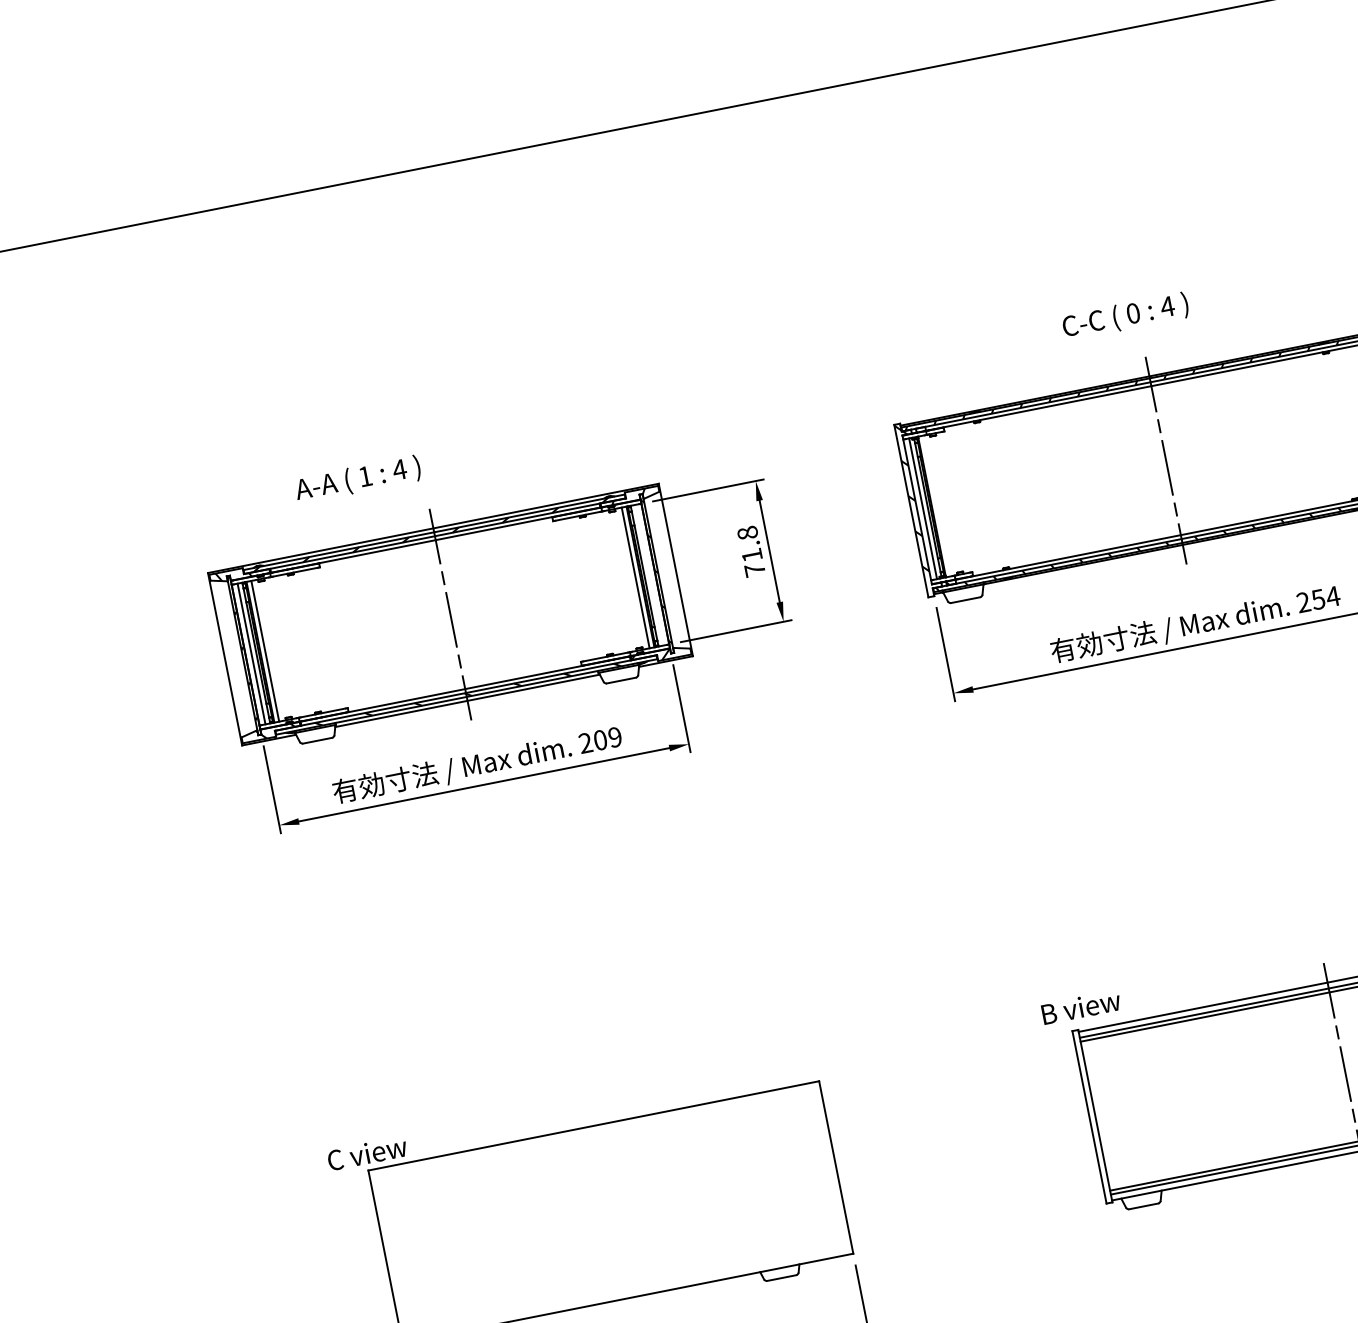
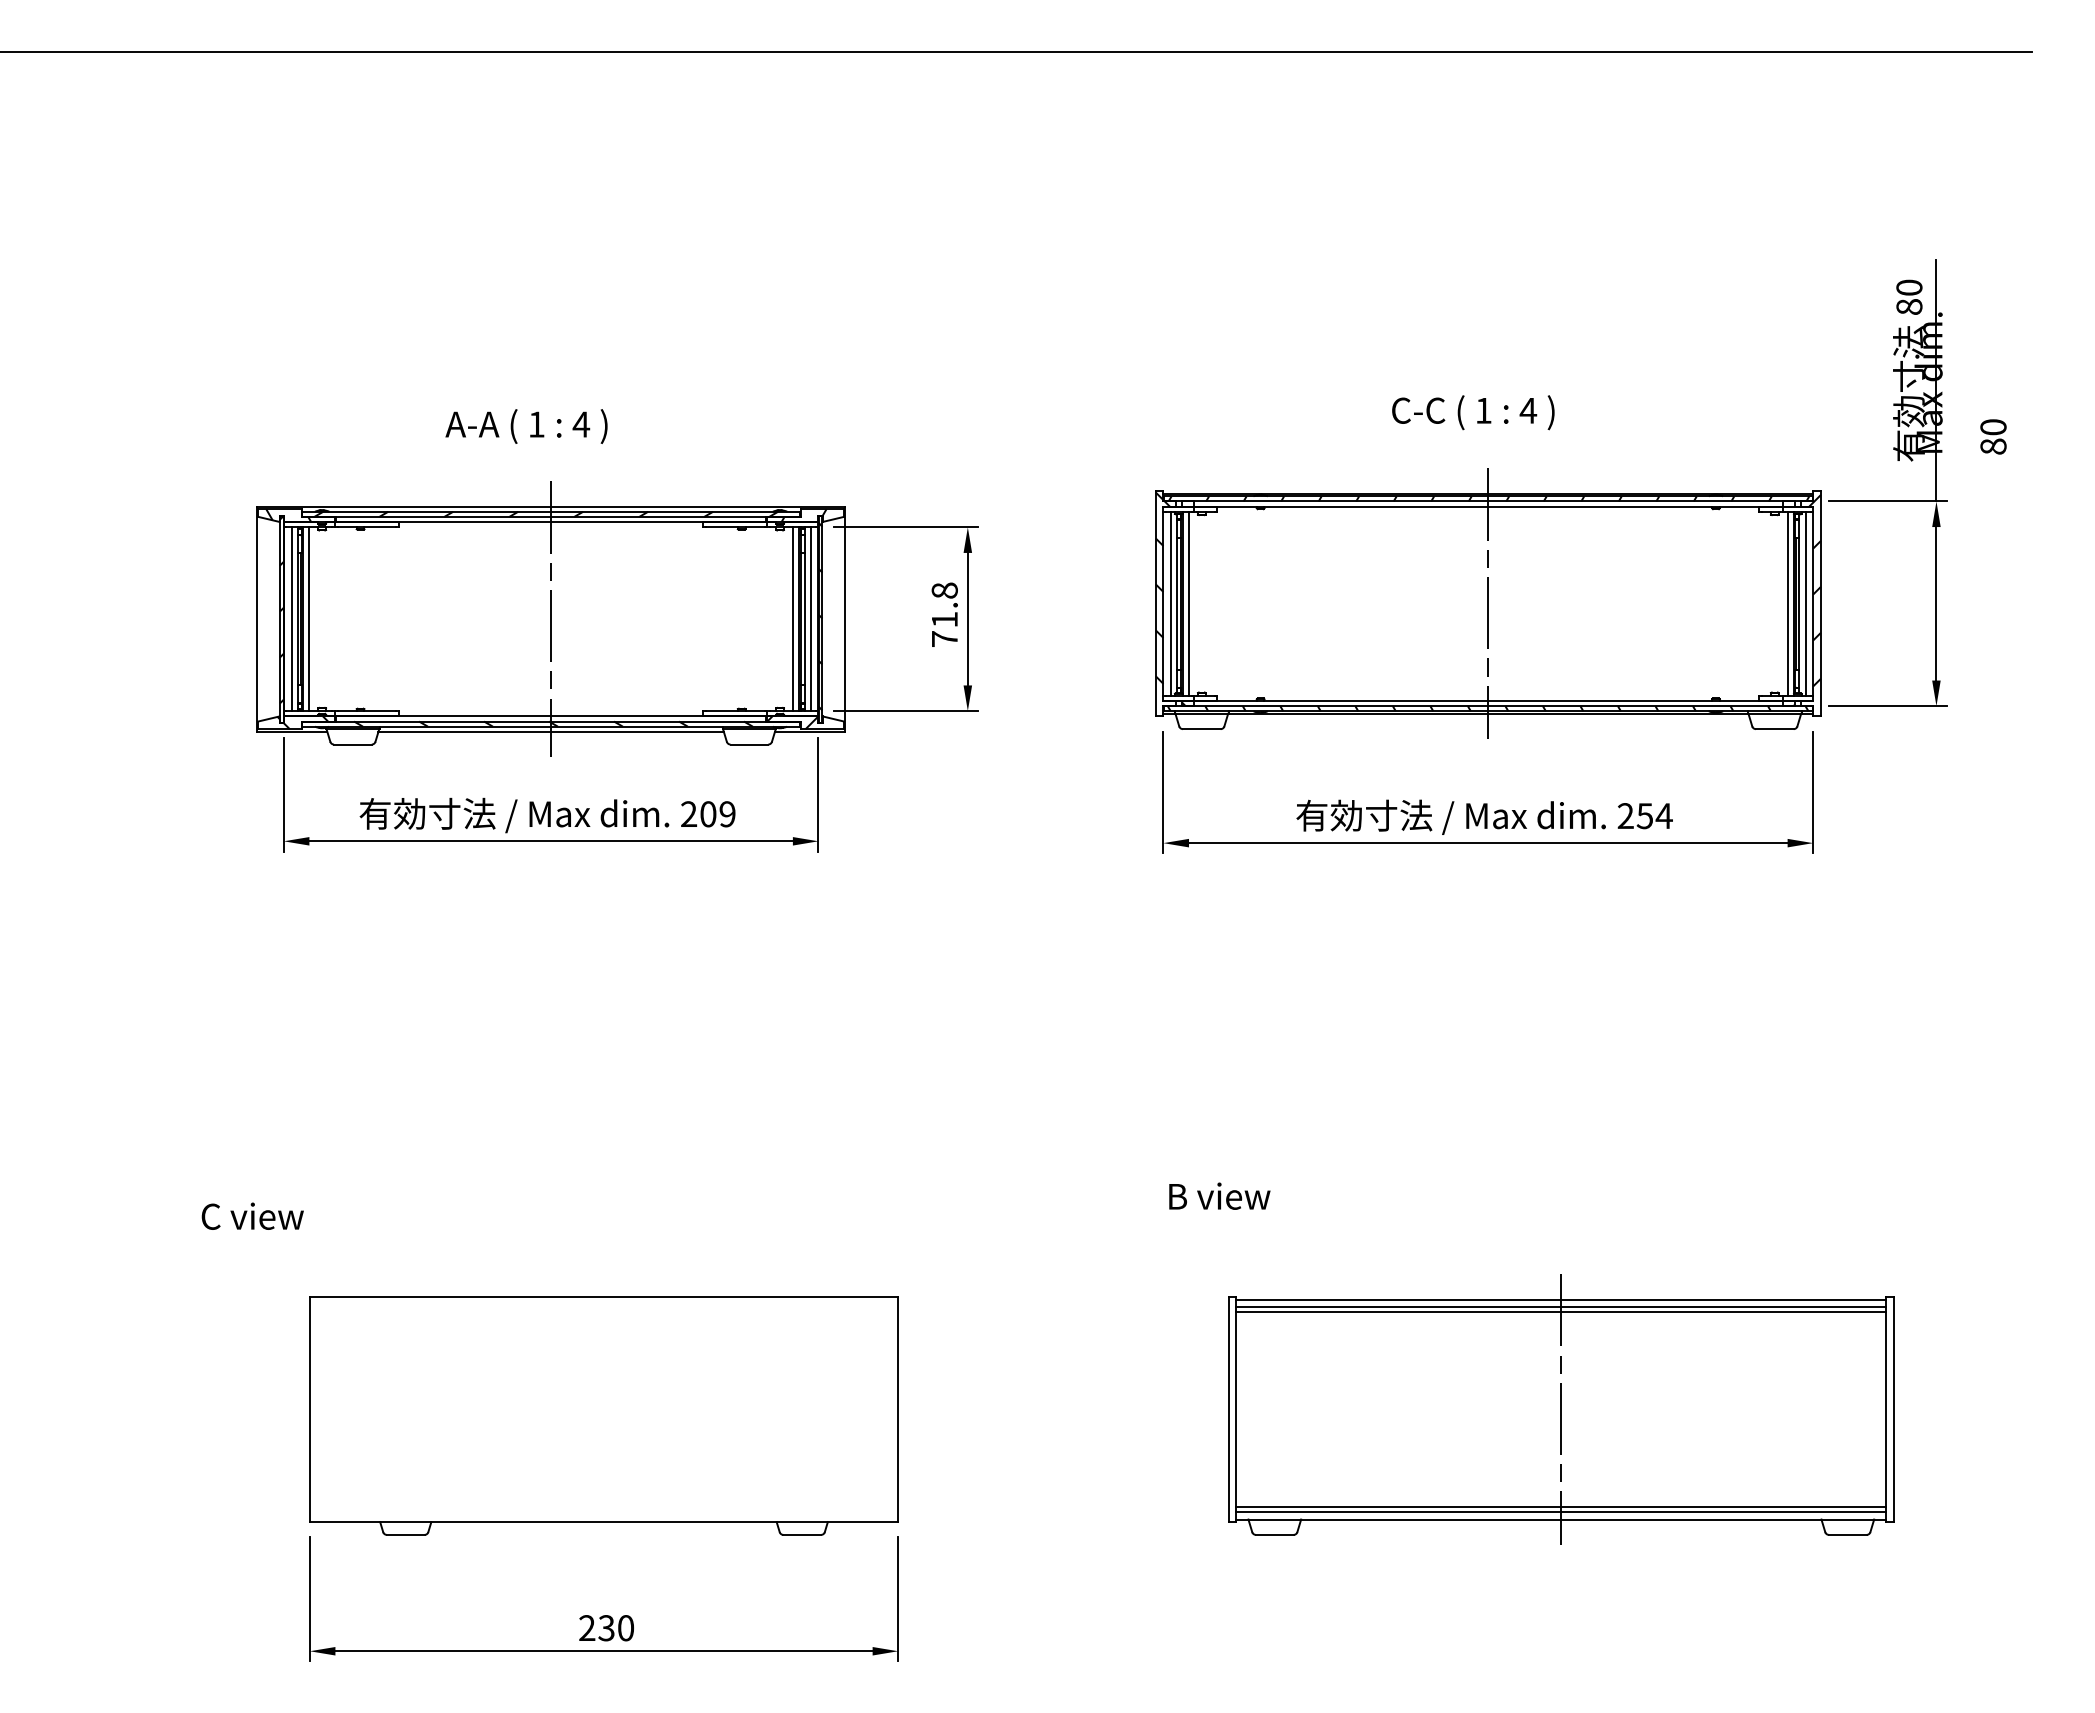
text: (1133, 313) -> (1483, 410), 0 -> 1
text: (357, 479) -> (526, 426), moved
line: (937, 505) -> (1189, 603), added
line: (649, 575) -> (810, 619), added
text: (1080, 1006) -> (1219, 1195), moved
text: (367, 1152) -> (252, 1215), moved

